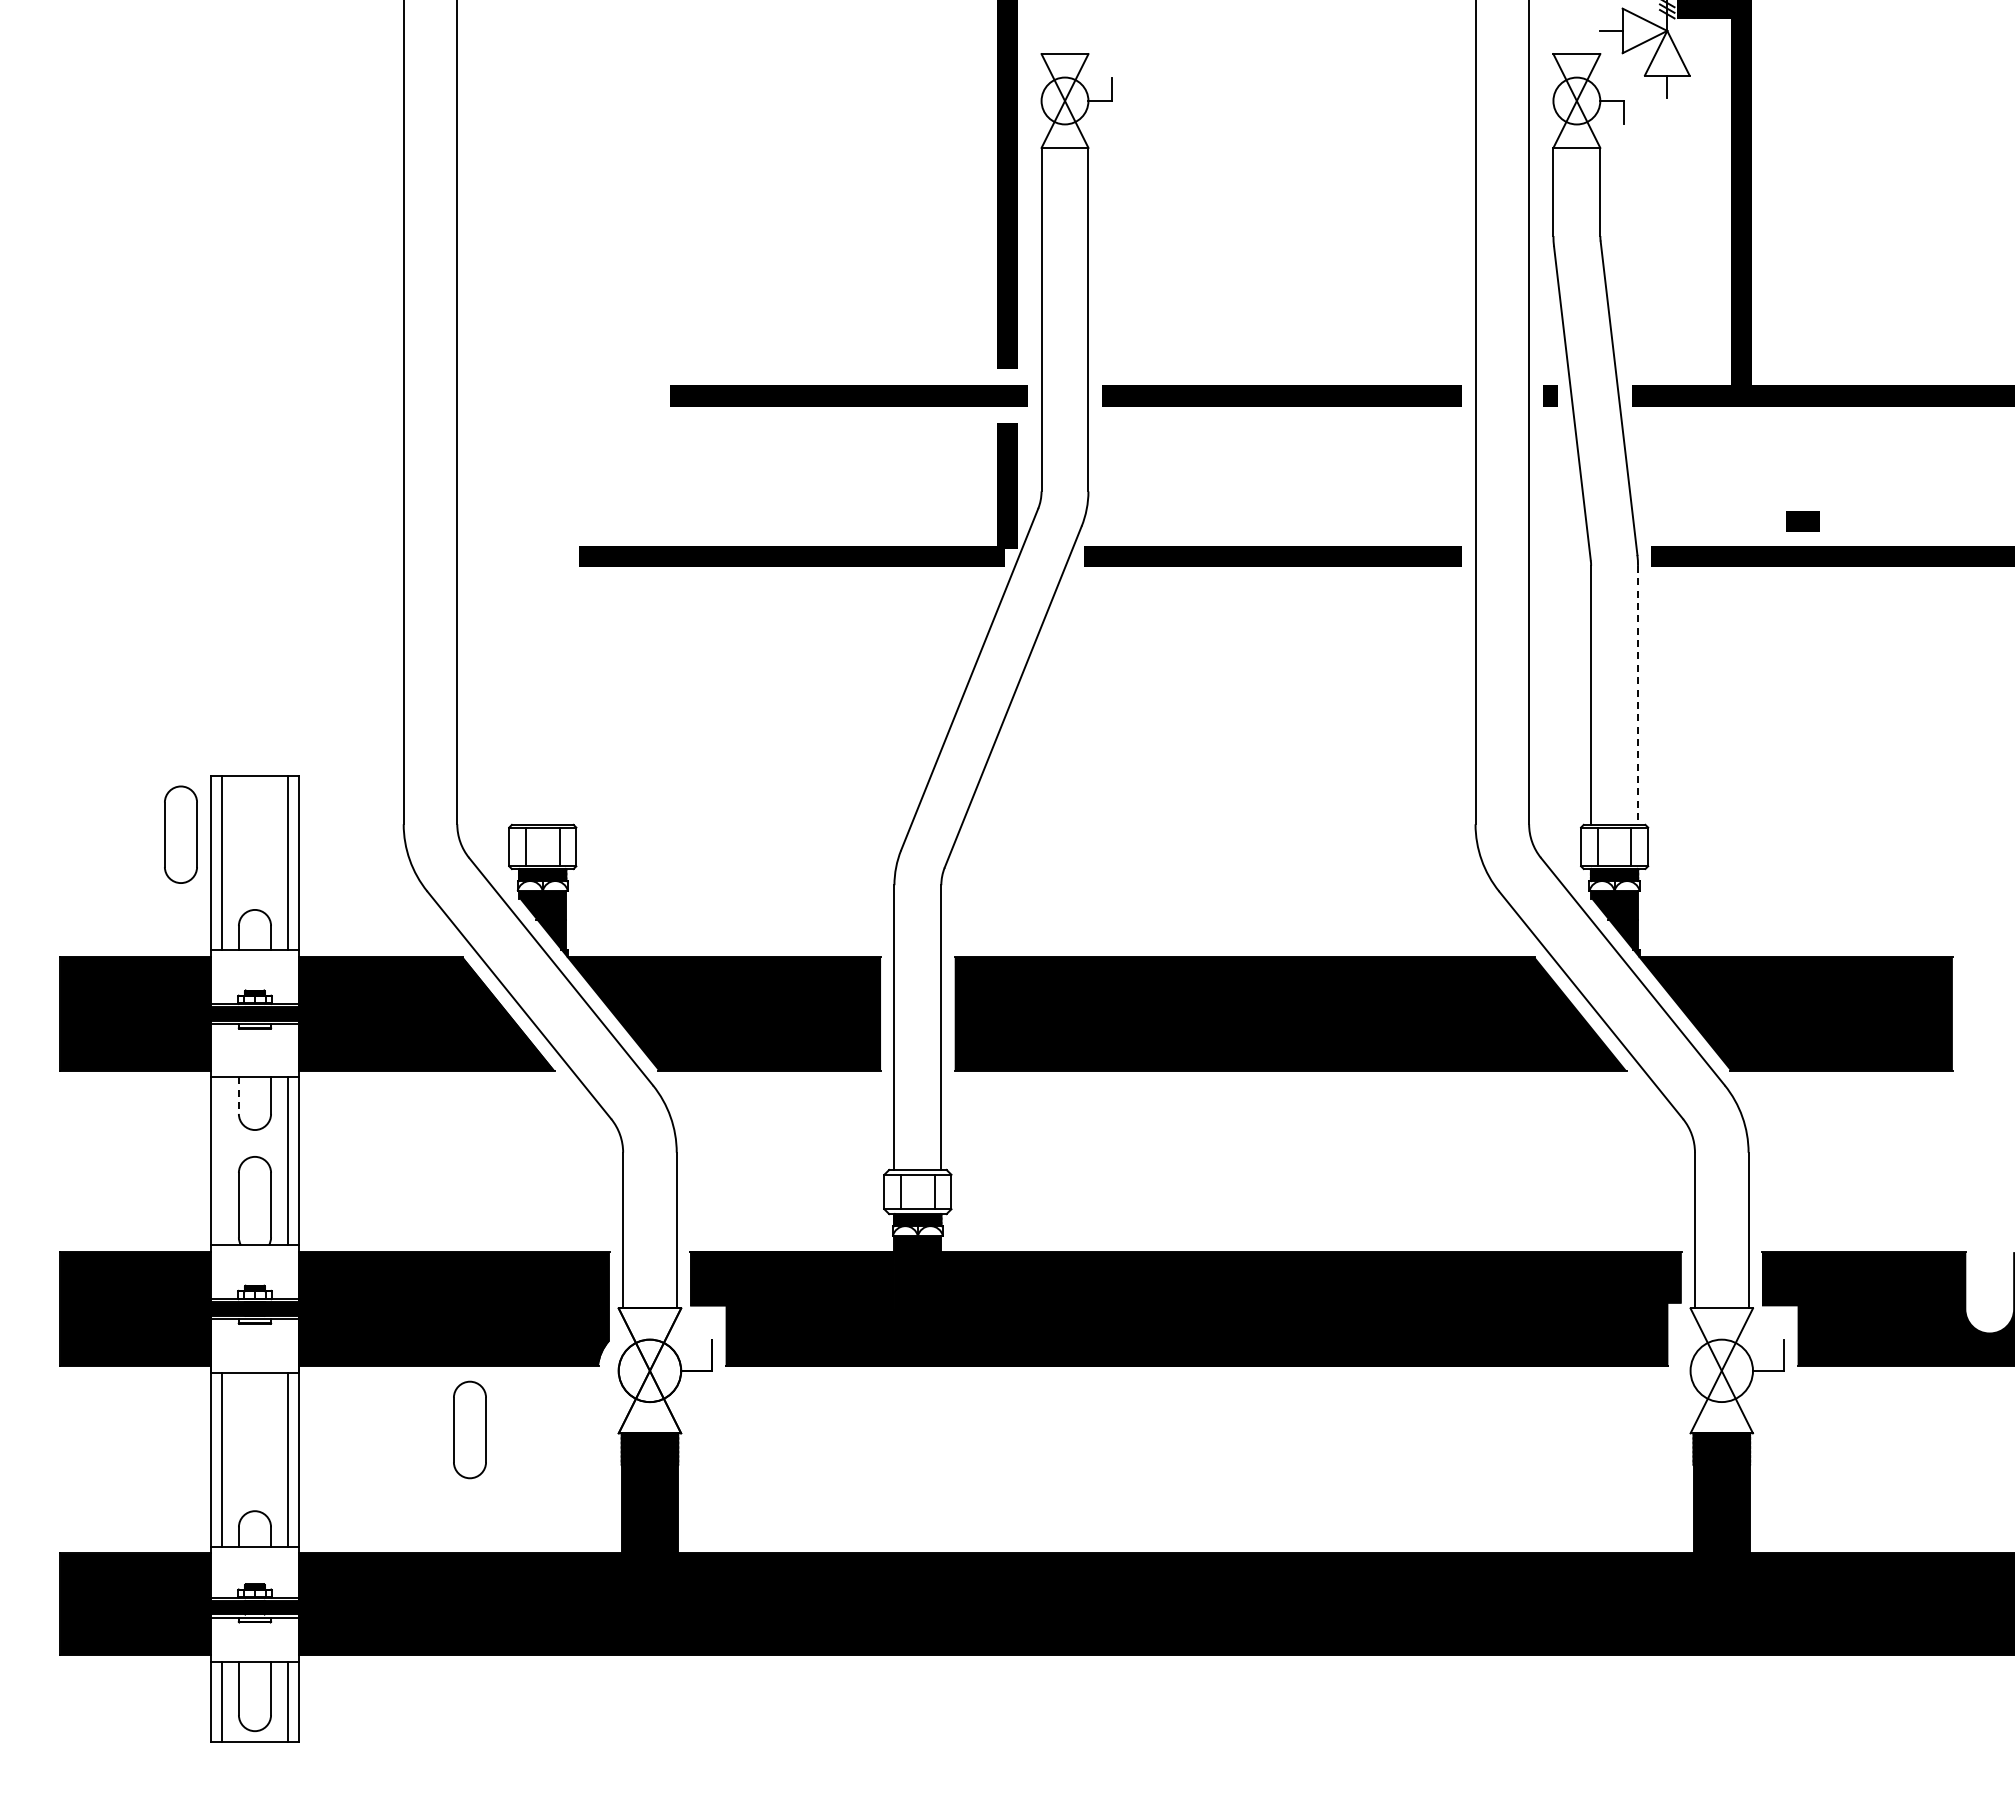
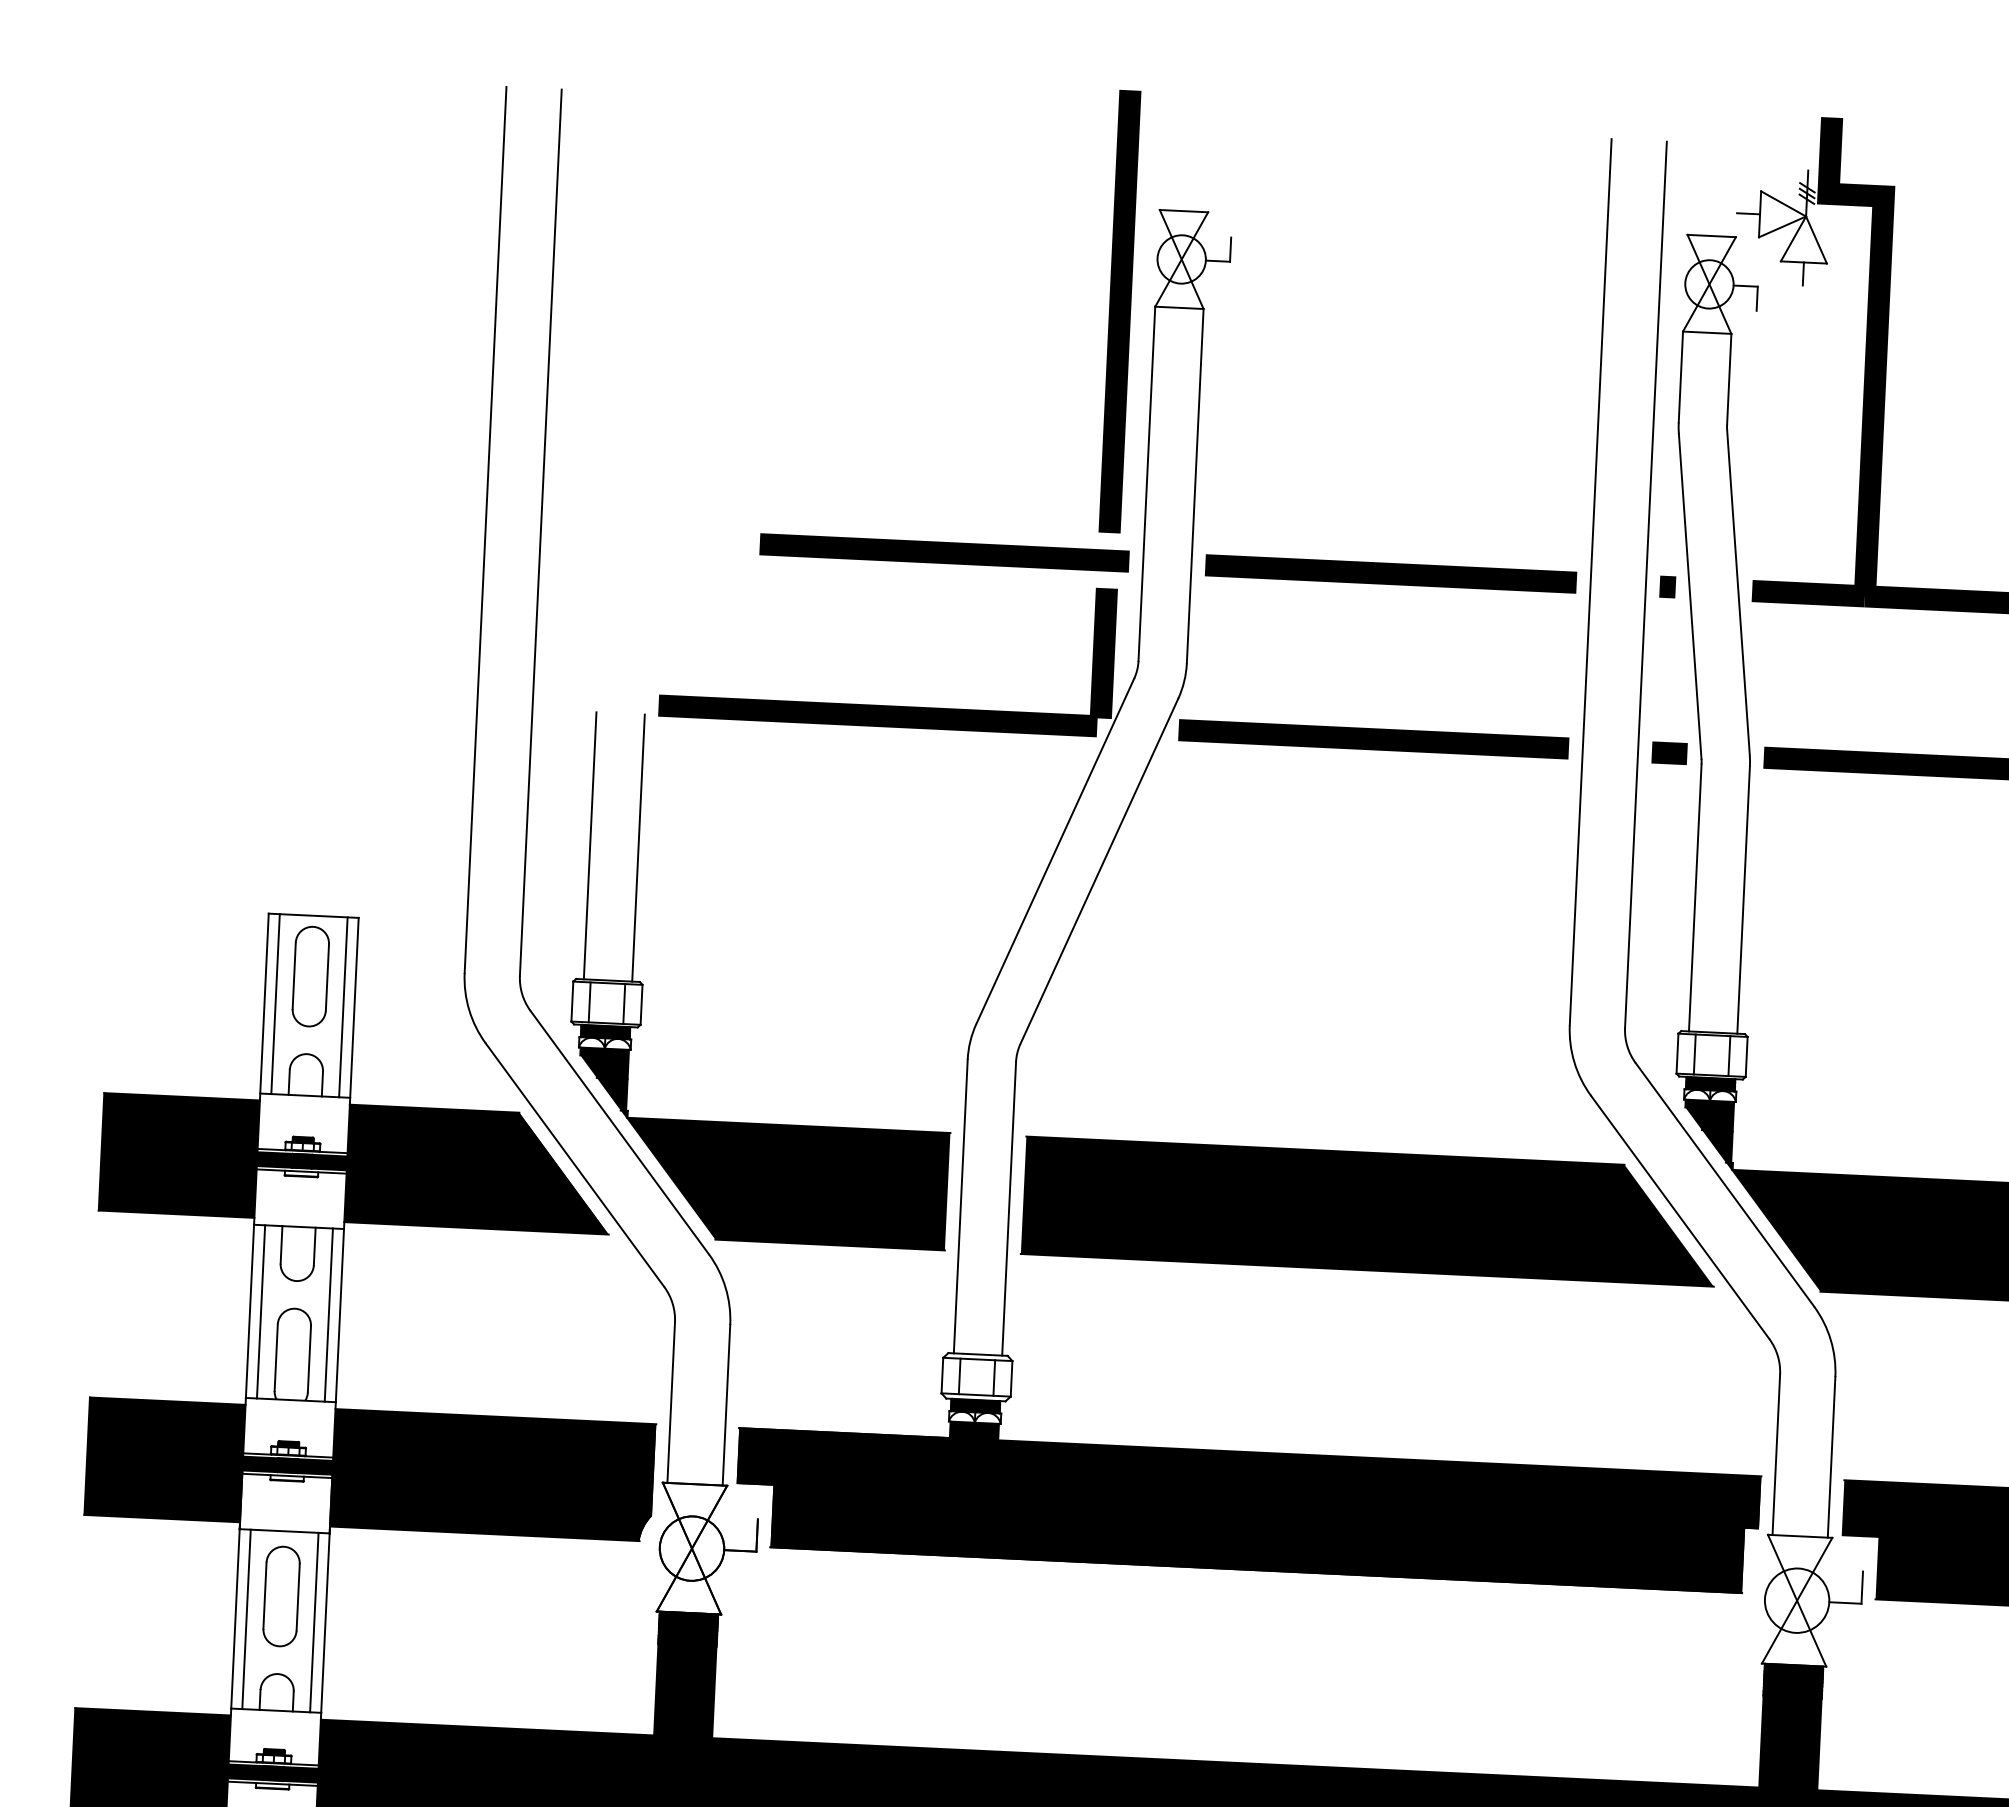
line: (1802, 521) -> (1669, 753), moved
line: (519, 694) -> (590, 844), added
line: (566, 694) -> (638, 847), added
line: (1638, 695) -> (1744, 900), dashed -> solid
part: (180, 834) -> (310, 976), moved
line: (238, 1096) -> (281, 1245), dashed -> solid
line: (222, 1161) -> (261, 1311), added
part: (469, 1429) -> (281, 1596), moved

